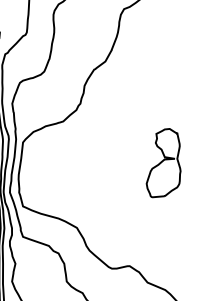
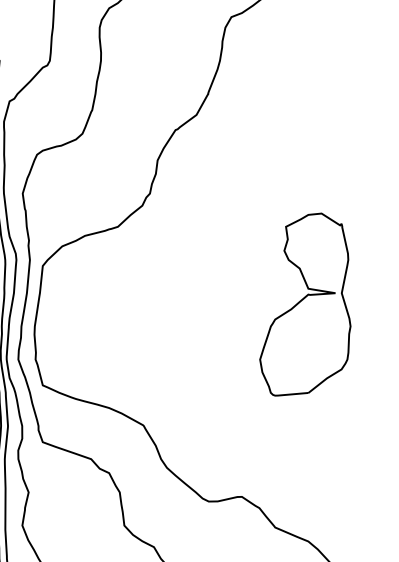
part: (163, 162) -> (304, 303), size x1.43

